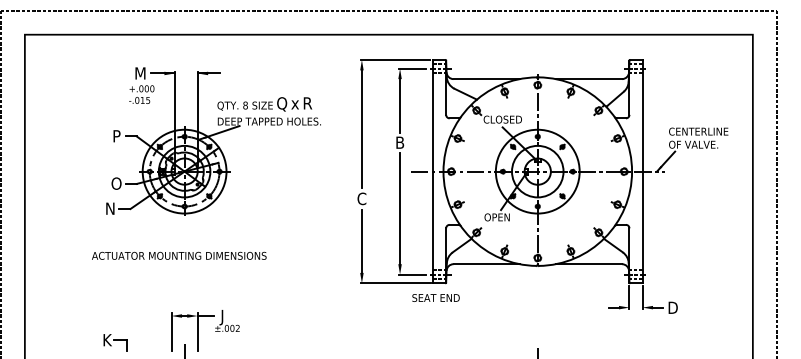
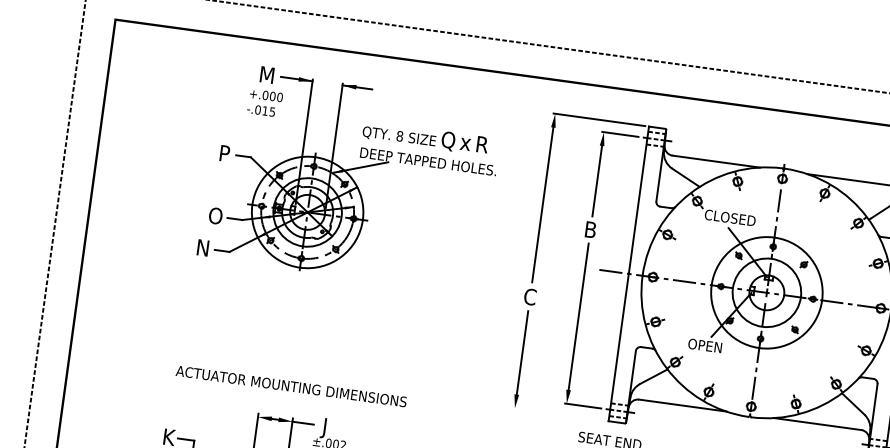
part: (213, 141) -> (351, 177), moved
text: (179, 255) -> (291, 386), moved
line: (395, 283) -> (559, 414), removed

